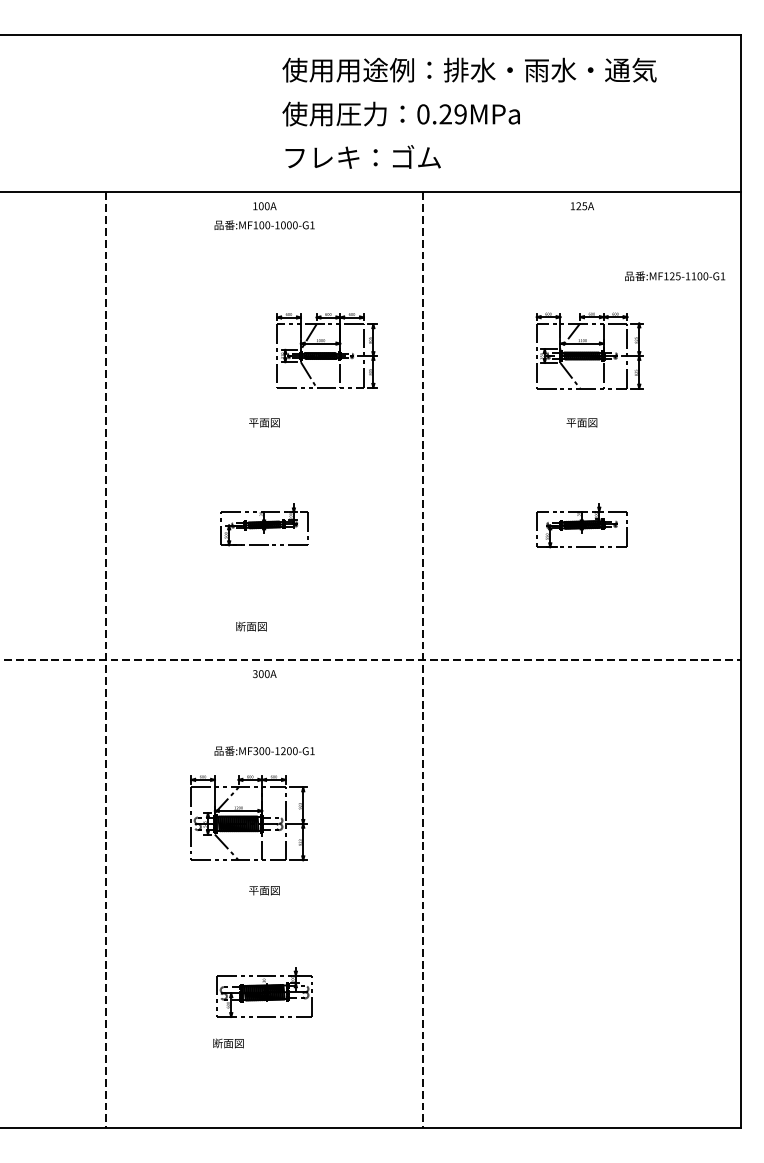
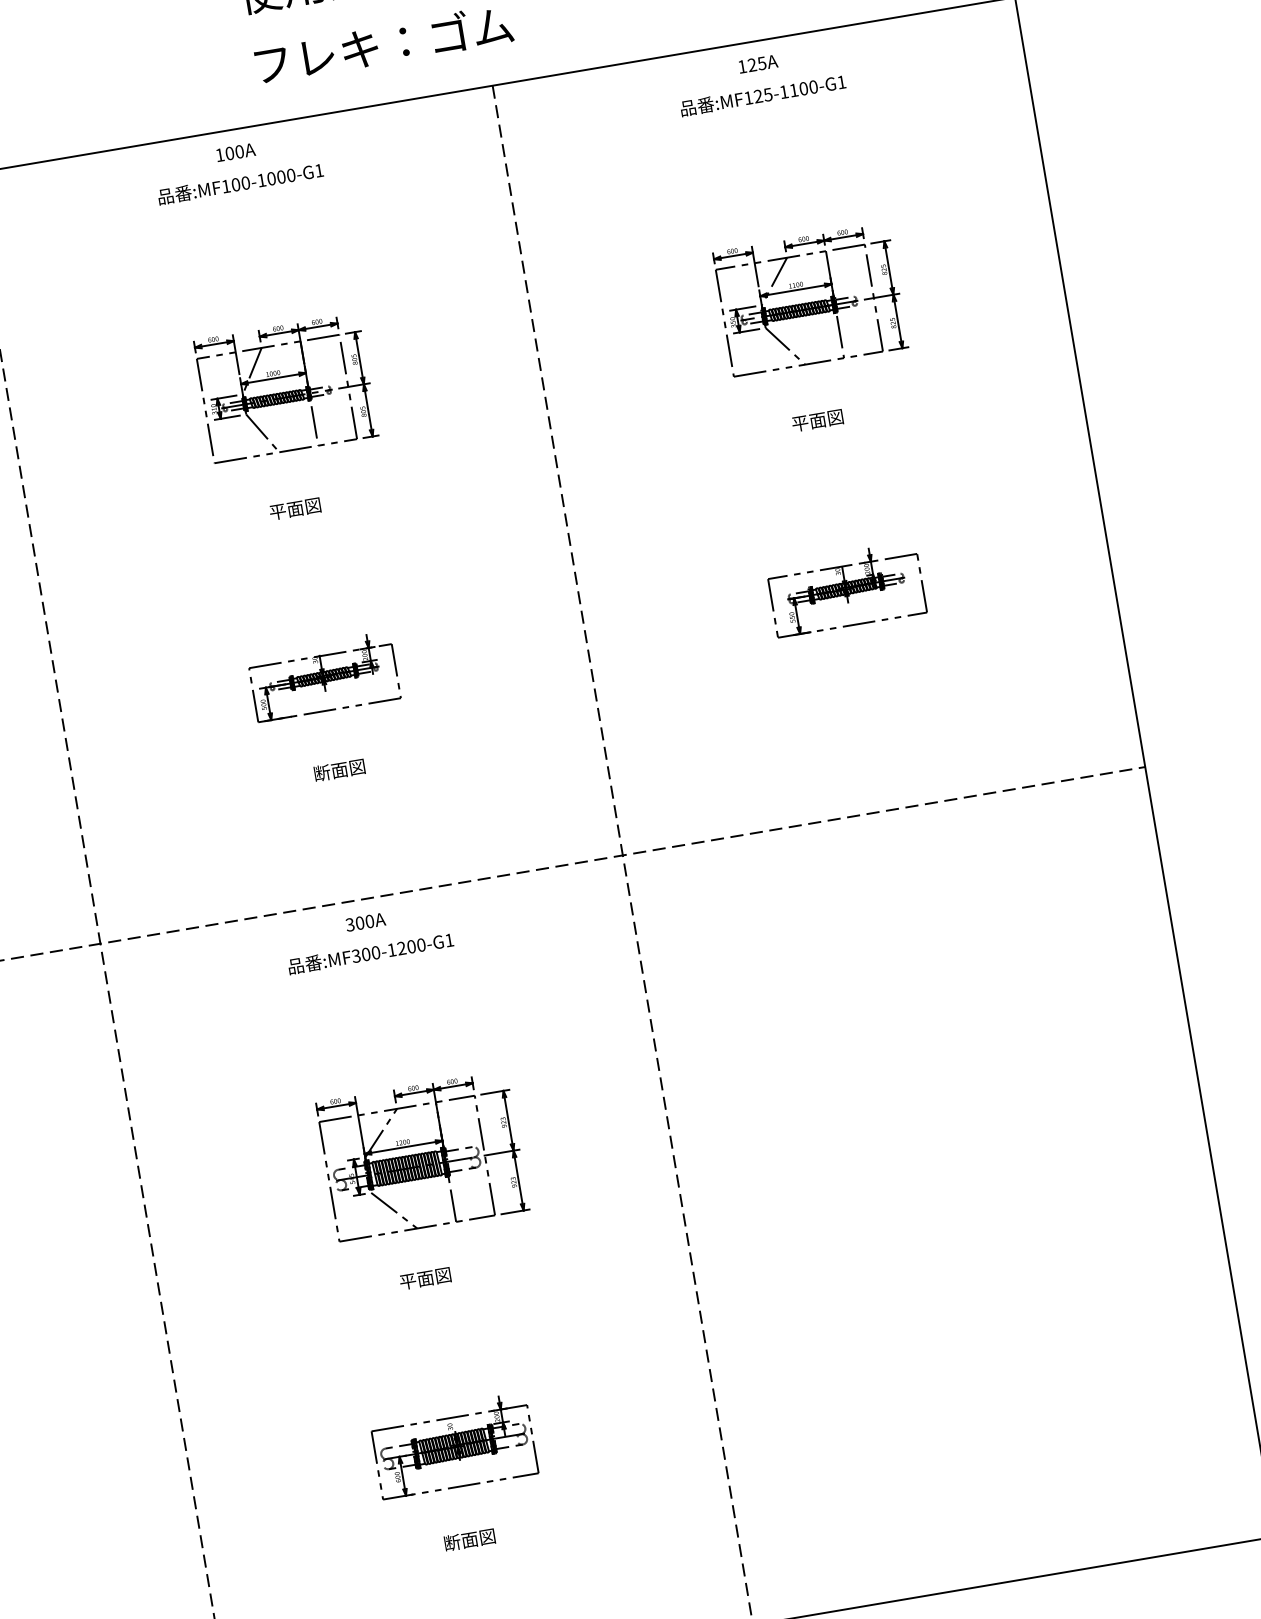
text: (675, 276) -> (763, 95), moved
part: (326, 350) -> (285, 388), moved
text: (251, 626) -> (339, 769), moved
text: (264, 750) -> (370, 952), moved
part: (248, 818) -> (421, 1157), moved
text: (228, 1043) -> (469, 1539), moved

